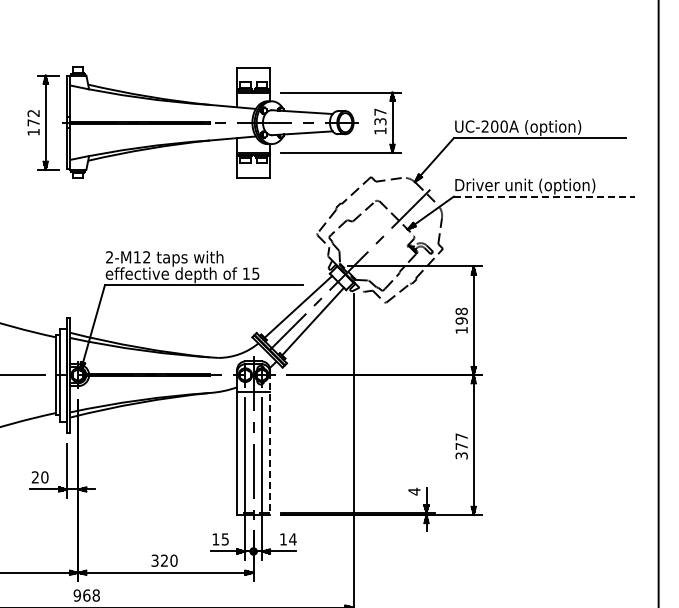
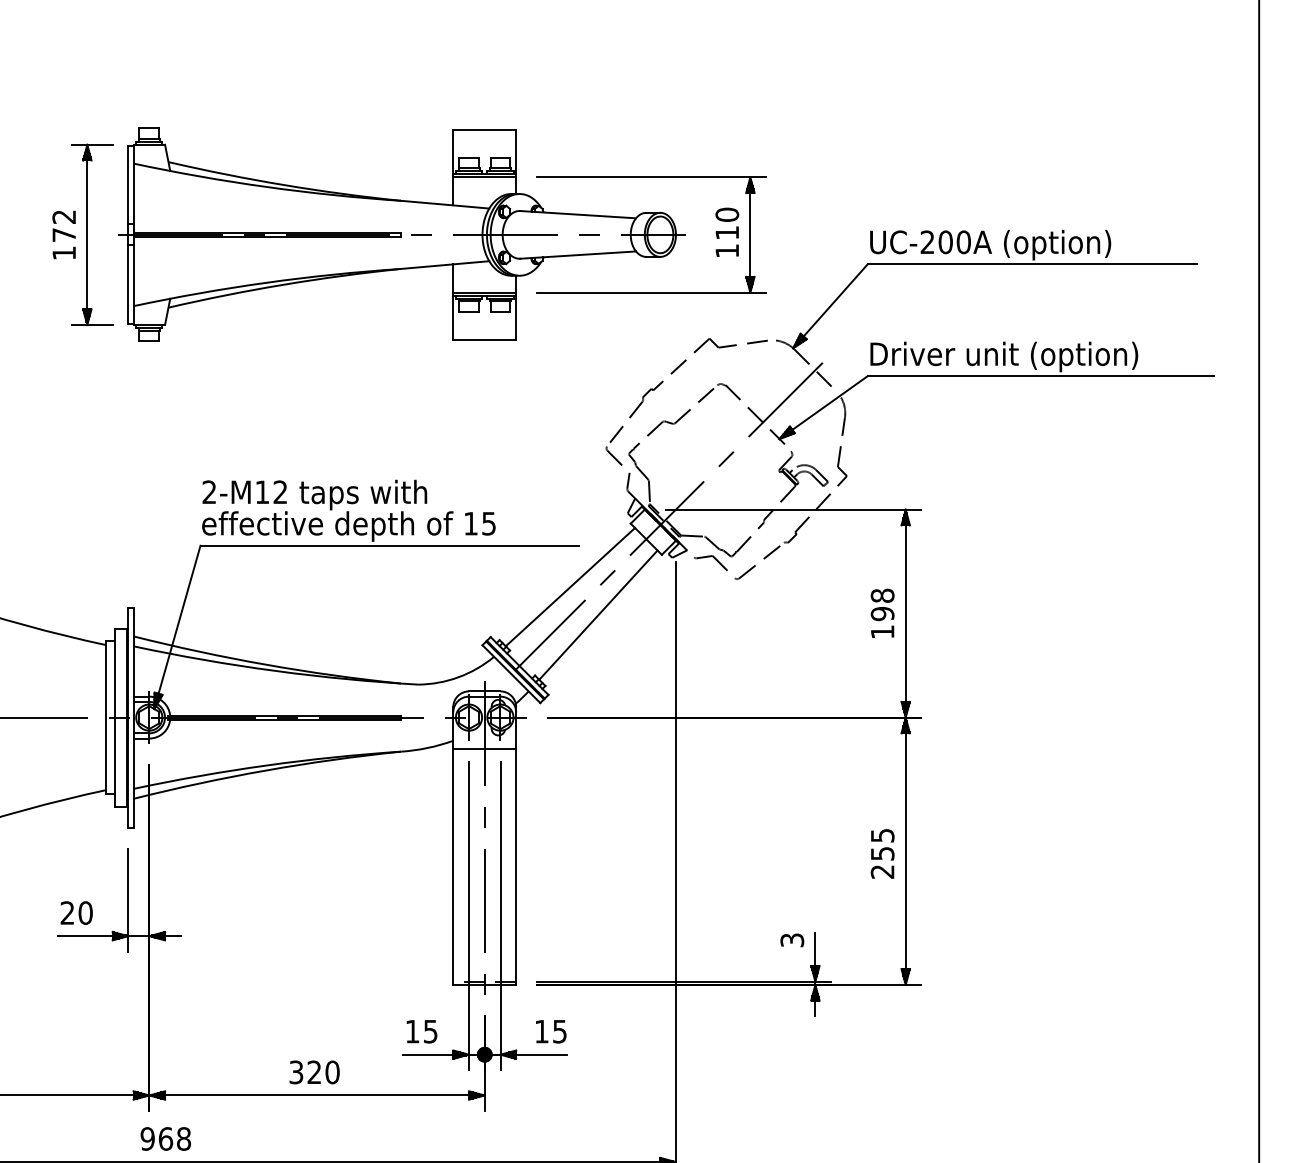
text: (380, 116) -> (727, 223), 137 -> 110
line: (544, 196) -> (1040, 375), dashed -> solid
line: (270, 444) -> (517, 850), dashed -> solid
text: (461, 446) -> (882, 853), 377 -> 255
text: (414, 491) -> (792, 940), 4 -> 3
text: (292, 539) -> (559, 1031), 14 -> 15

